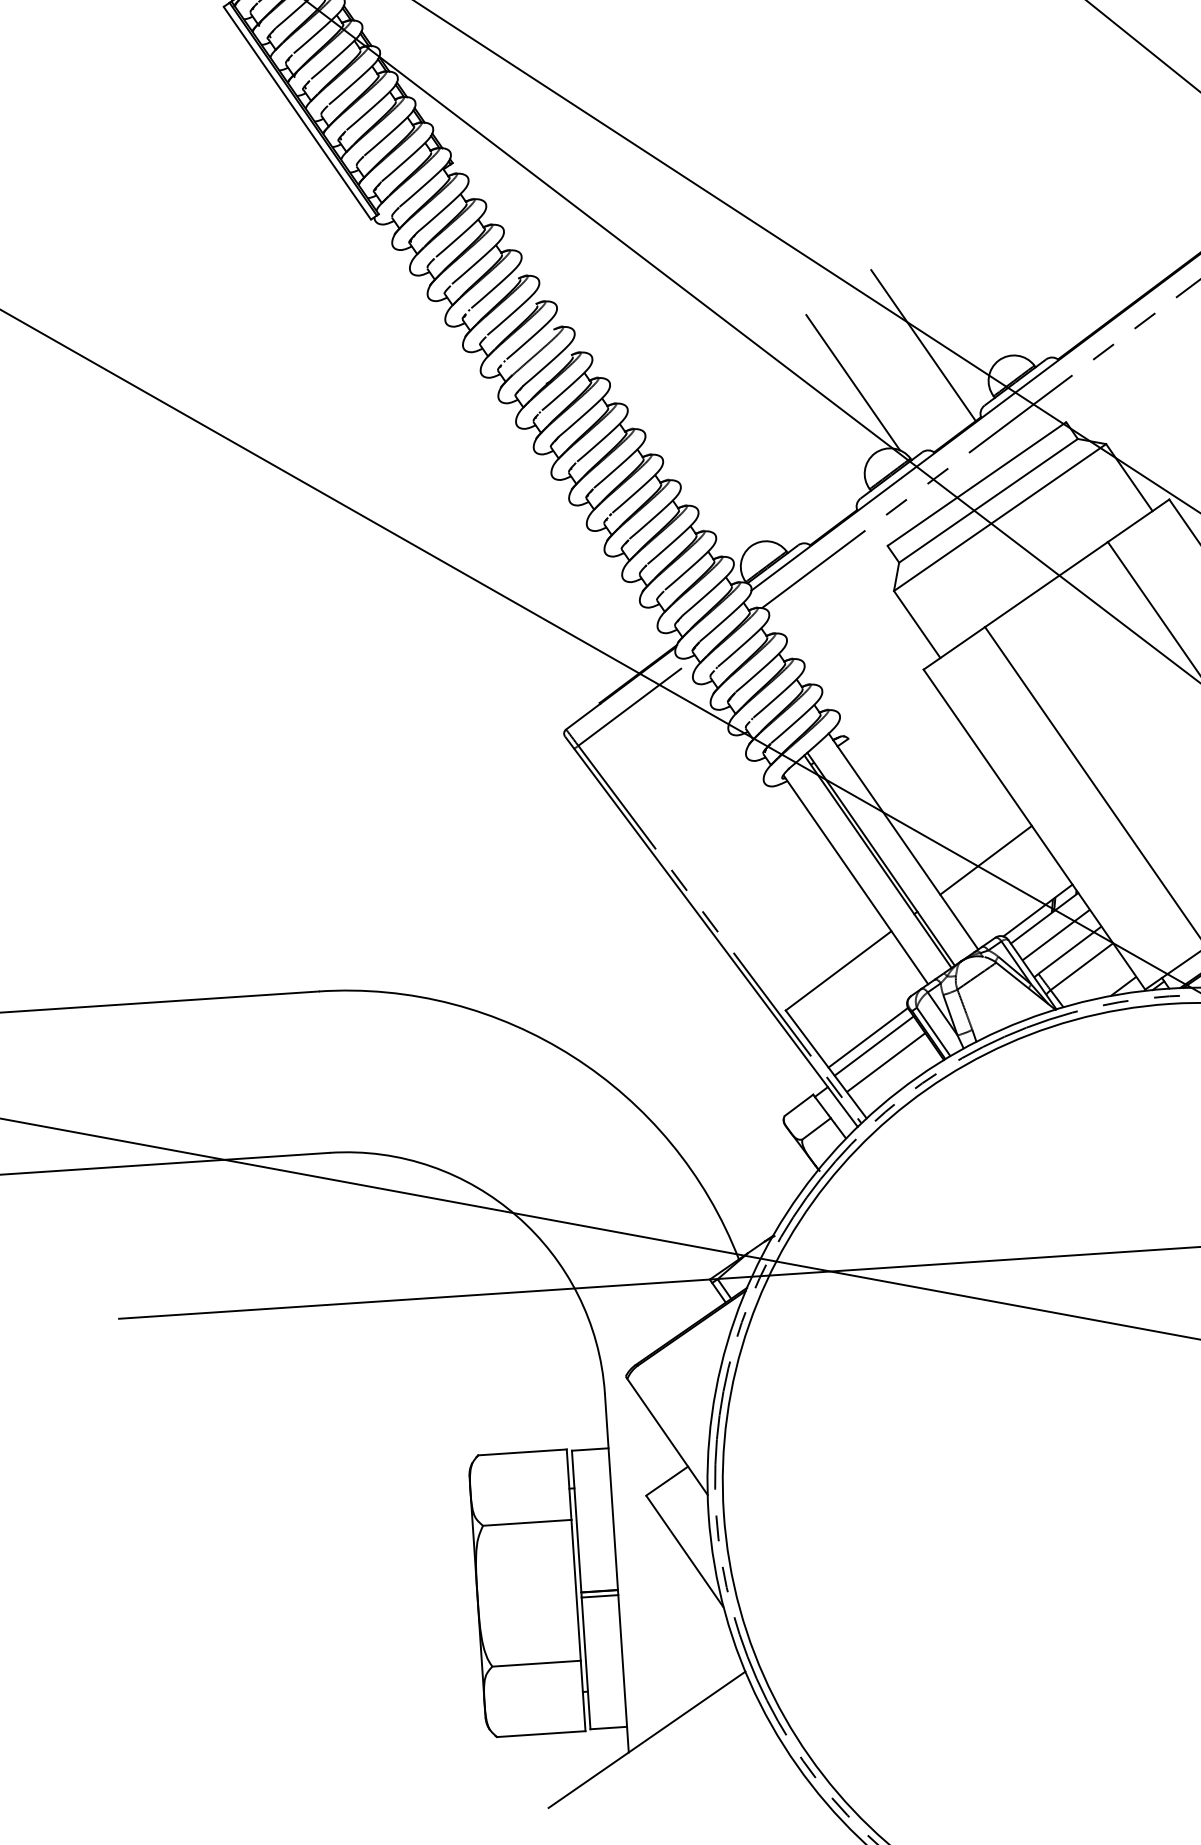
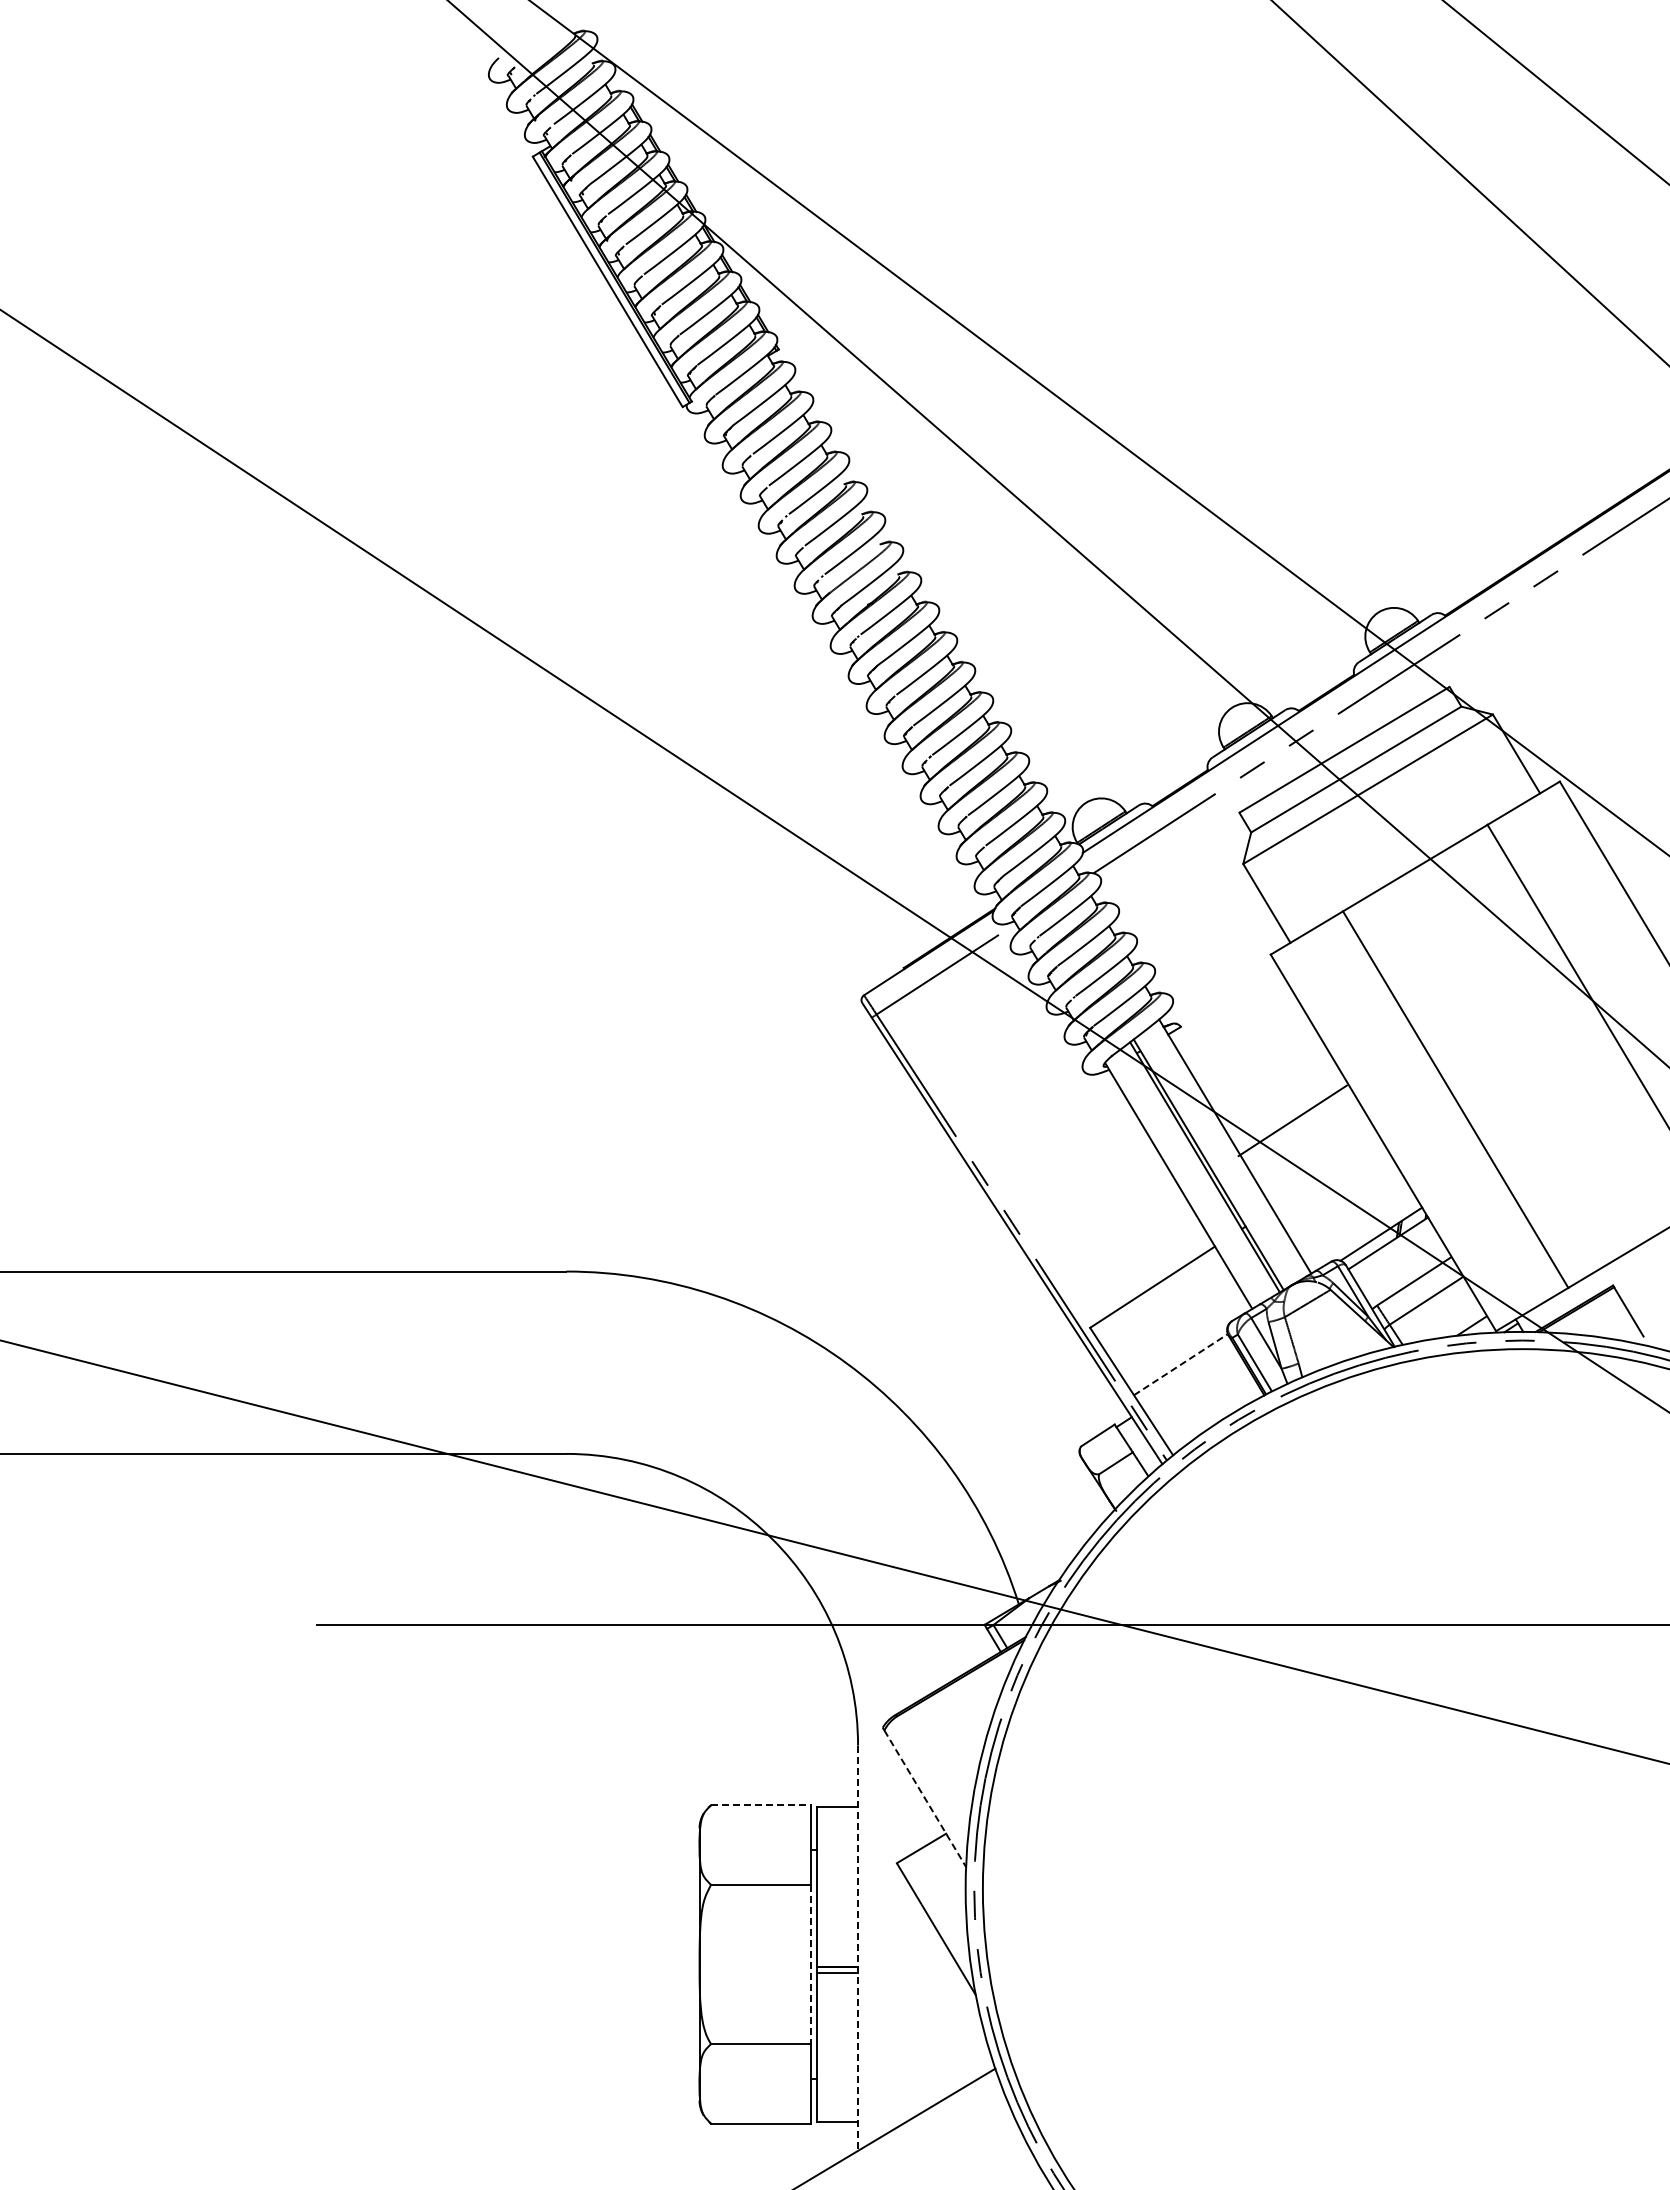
line: (923, 345) -> (1294, 589), removed
line: (852, 382) -> (1212, 626), removed
line: (985, 860) -> (1292, 1120), moved
line: (1055, 935) -> (1399, 1263), removed
line: (868, 1037) -> (1181, 1364), solid -> dashed
line: (873, 1046) -> (1186, 1374), removed
line: (885, 1062) -> (1198, 1393), removed
line: (667, 1436) -> (925, 1798), solid -> dashed
line: (523, 1452) -> (761, 1805), solid -> dashed
line: (617, 1573) -> (858, 1948), solid -> dashed
line: (575, 1590) -> (810, 1964), solid -> dashed

